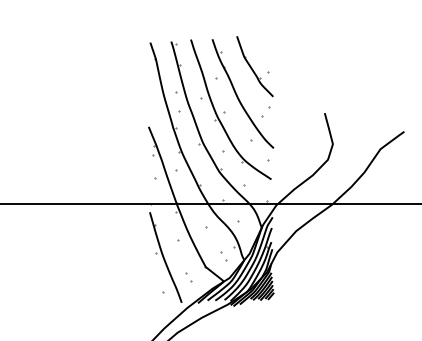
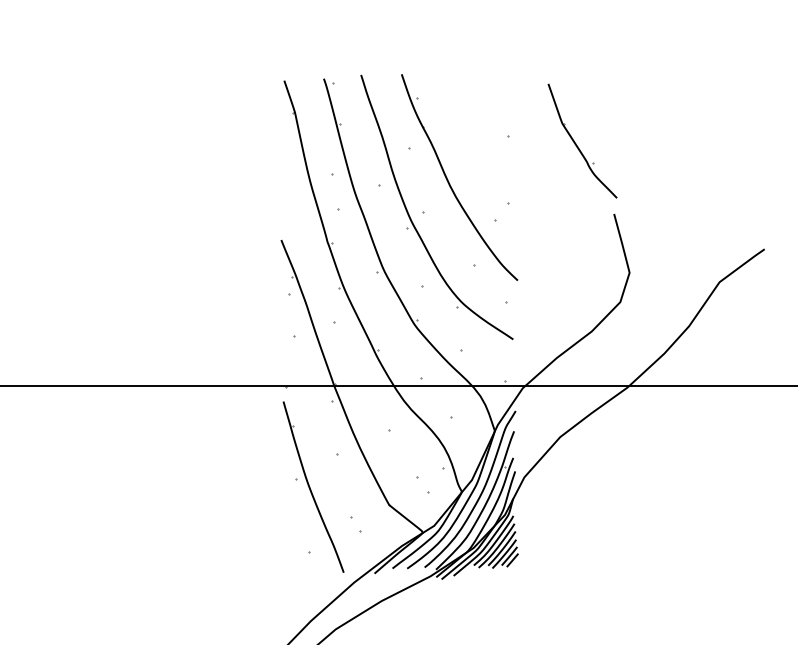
part: (254, 66) -> (581, 140), moved

